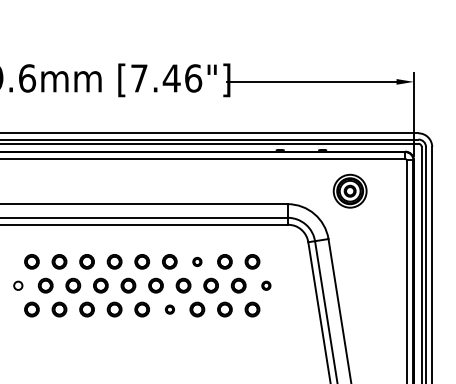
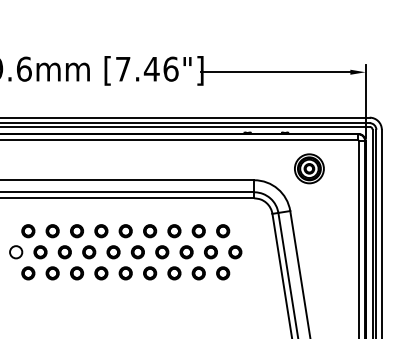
part: (197, 262) -> (174, 231), size x1.67
circle: (18, 285) -> (16, 252), size x1.67
part: (266, 285) -> (235, 252), size x1.67
part: (170, 309) -> (150, 273), size x1.67

